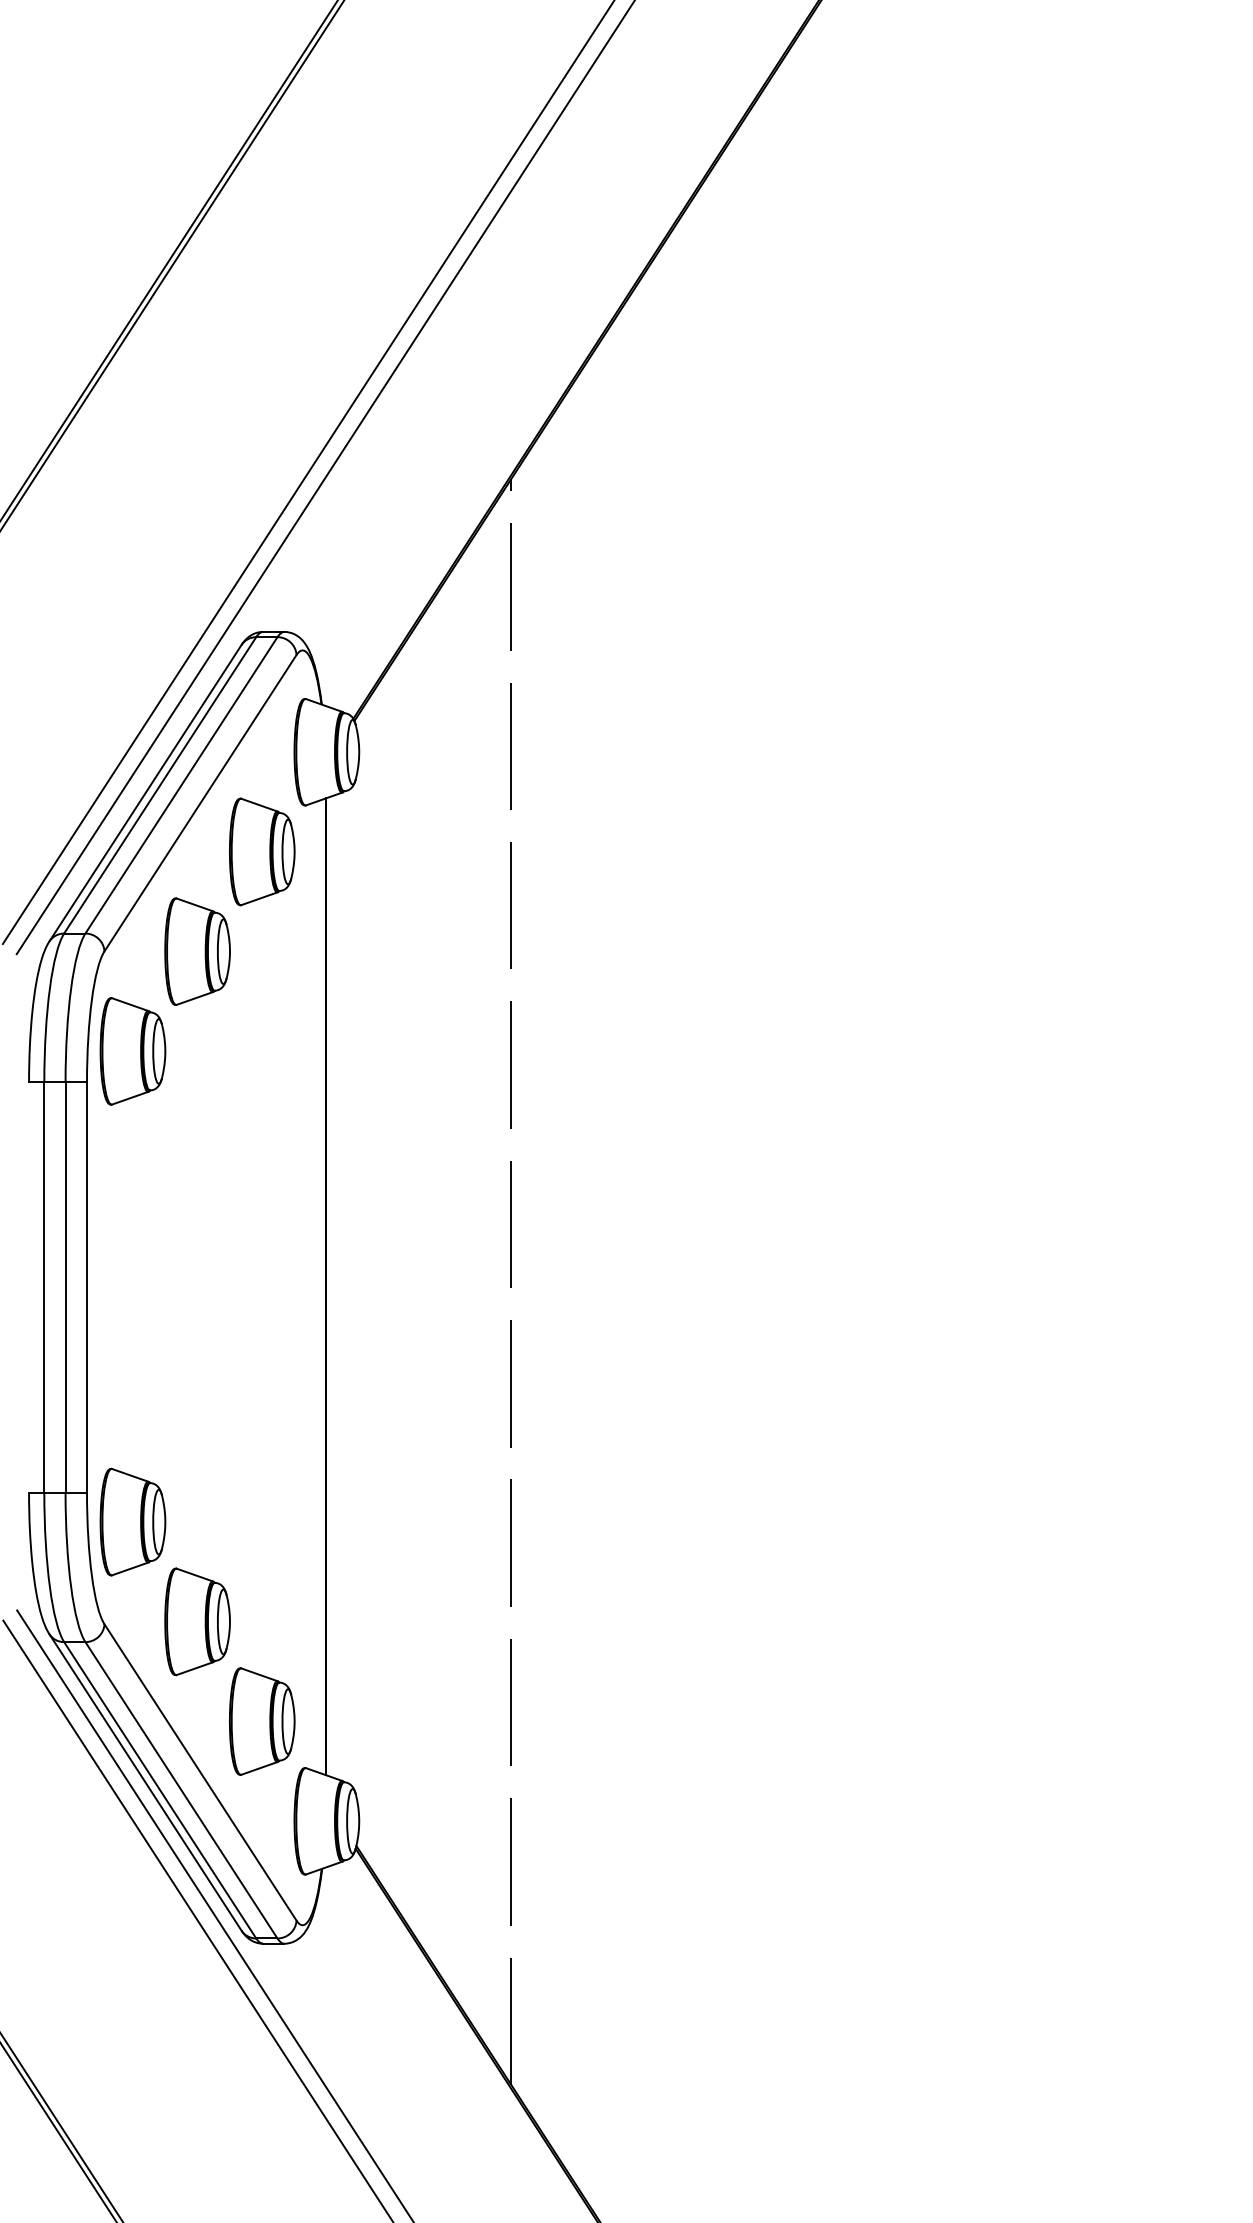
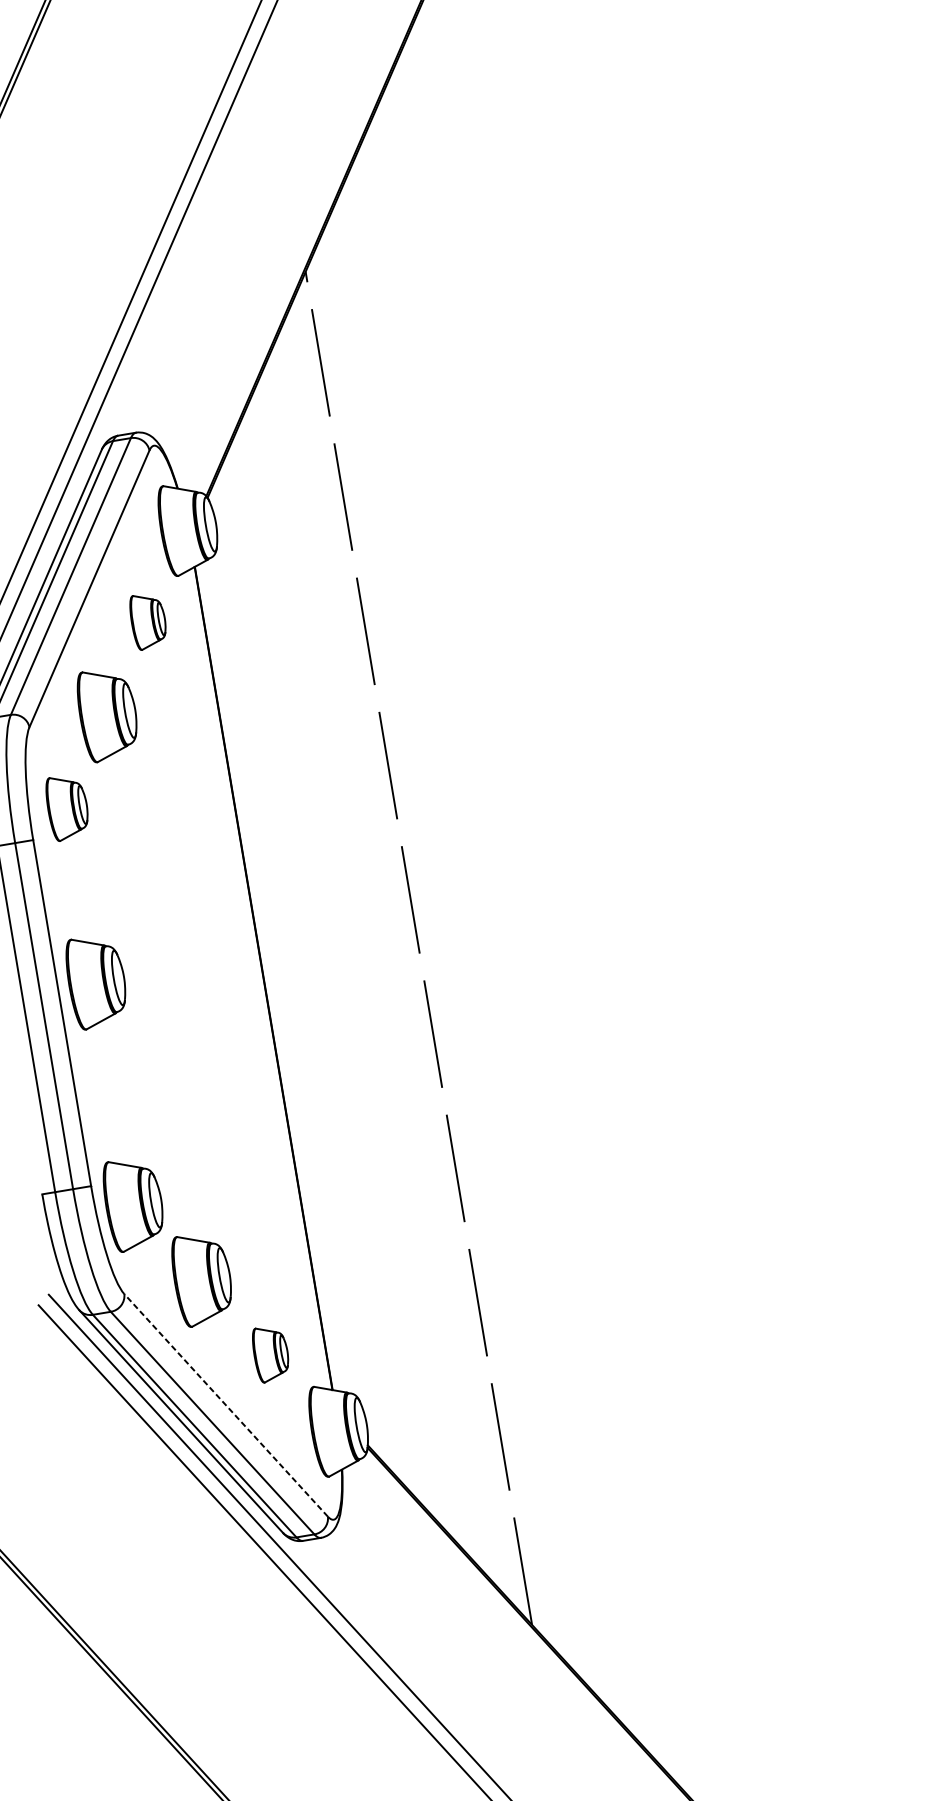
part: (262, 851) -> (148, 620), size x0.6
part: (132, 1051) -> (67, 807), size x0.7
part: (132, 1257) -> (96, 981), added
part: (262, 1721) -> (271, 1353), size x0.6
line: (200, 1772) -> (226, 1405), solid -> dashed

